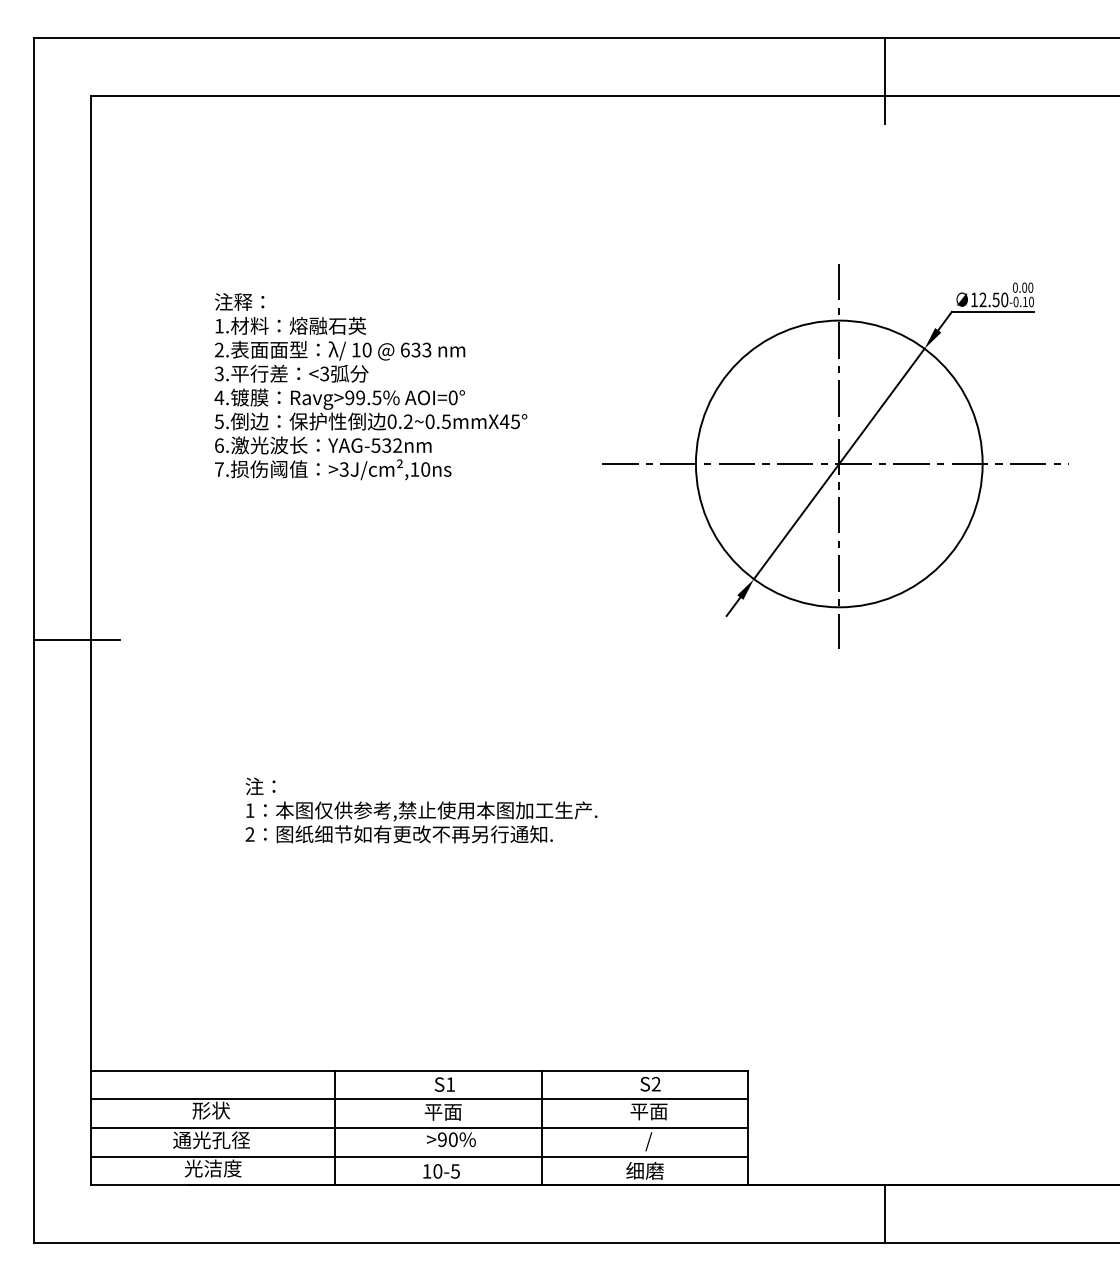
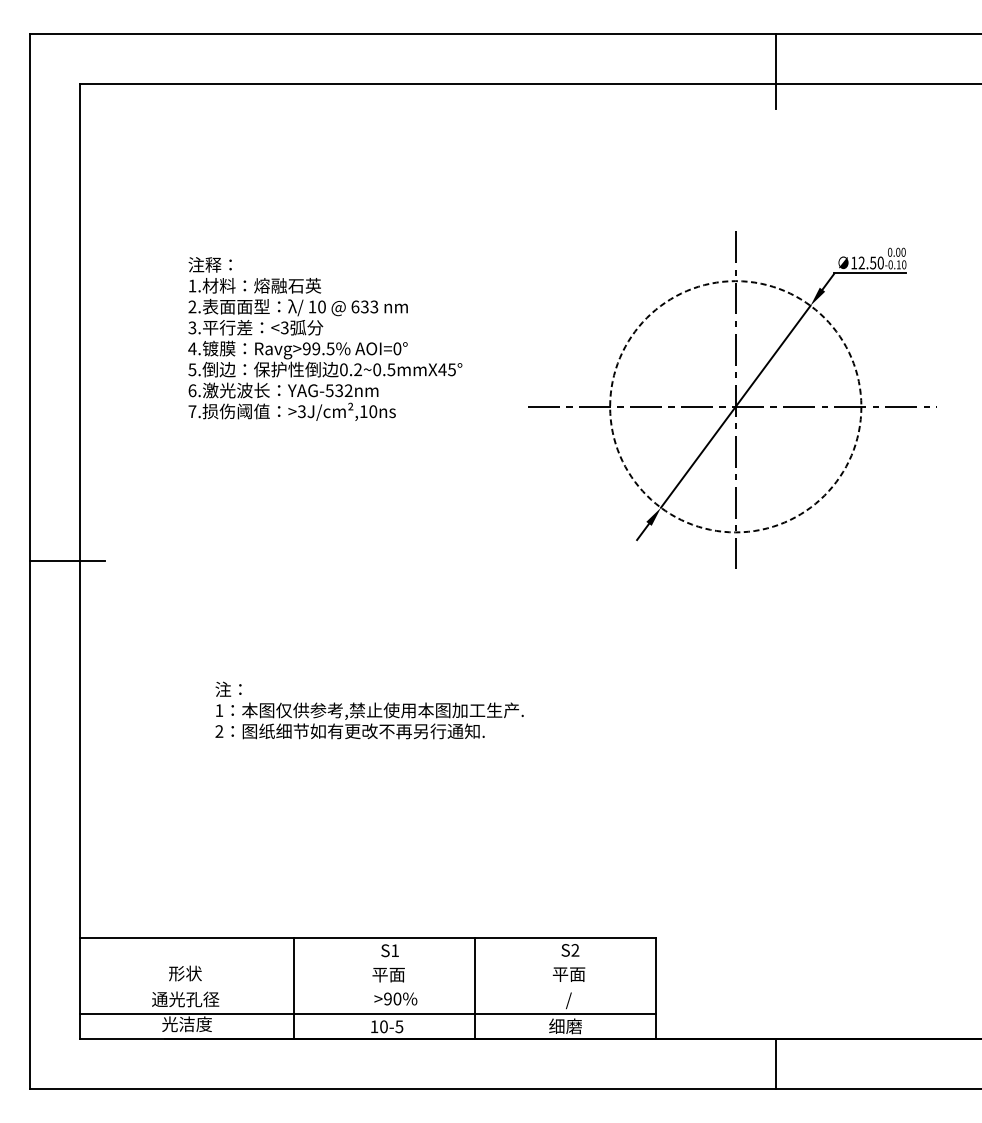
circle: (838, 463) -> (735, 406), solid -> dashed
line: (419, 1099) -> (367, 963), removed
line: (419, 1127) -> (367, 988), removed

